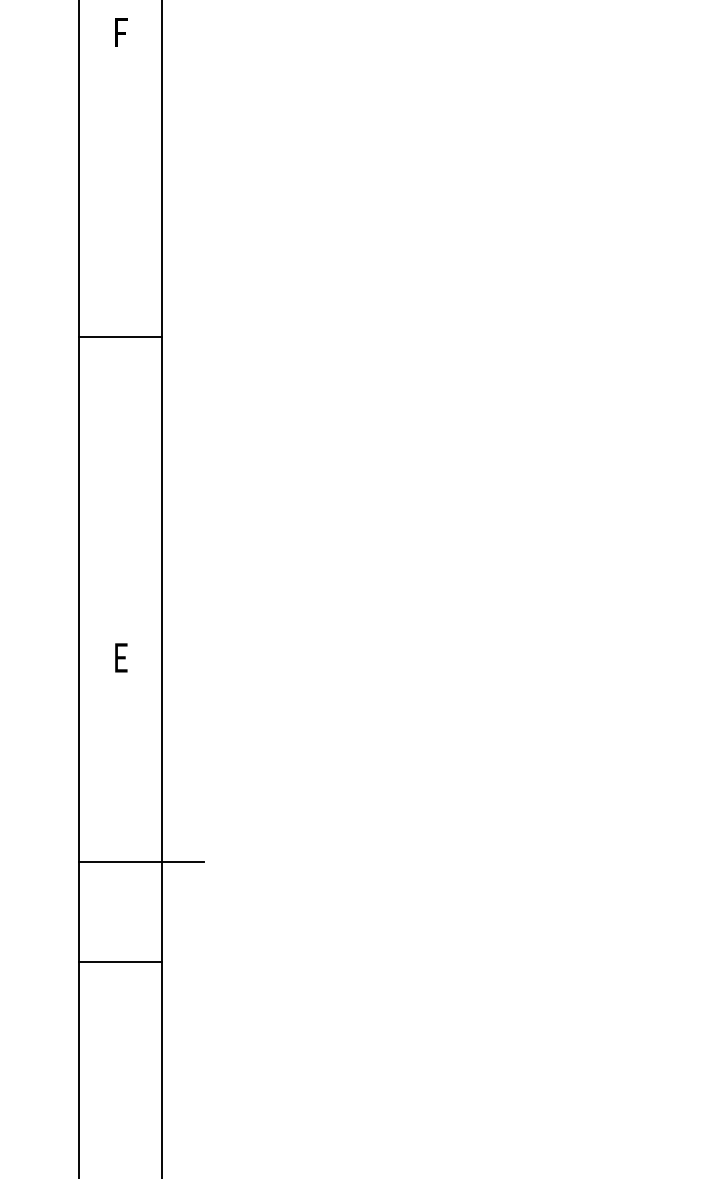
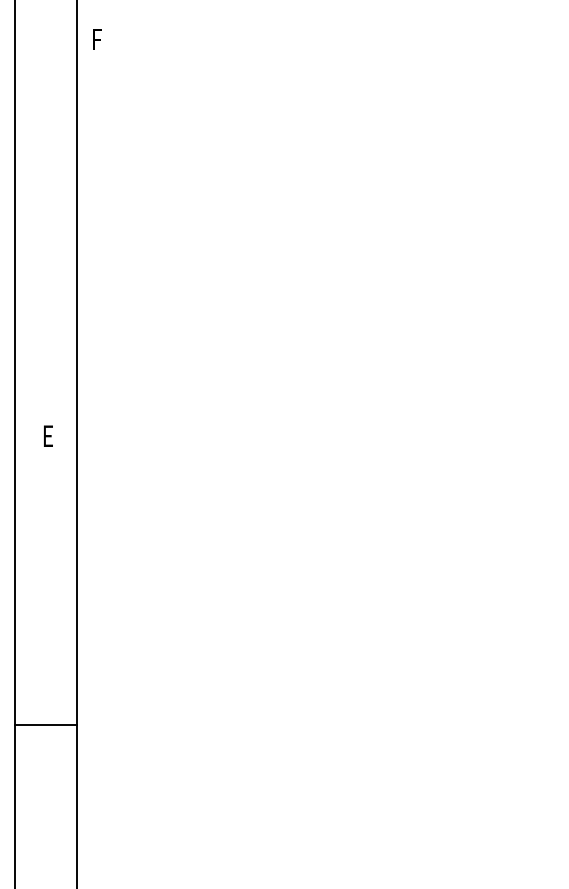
text: (121, 32) -> (97, 39), moved
line: (120, 336) -> (45, 263), removed
text: (121, 656) -> (48, 435), moved
line: (141, 861) -> (61, 650), removed

